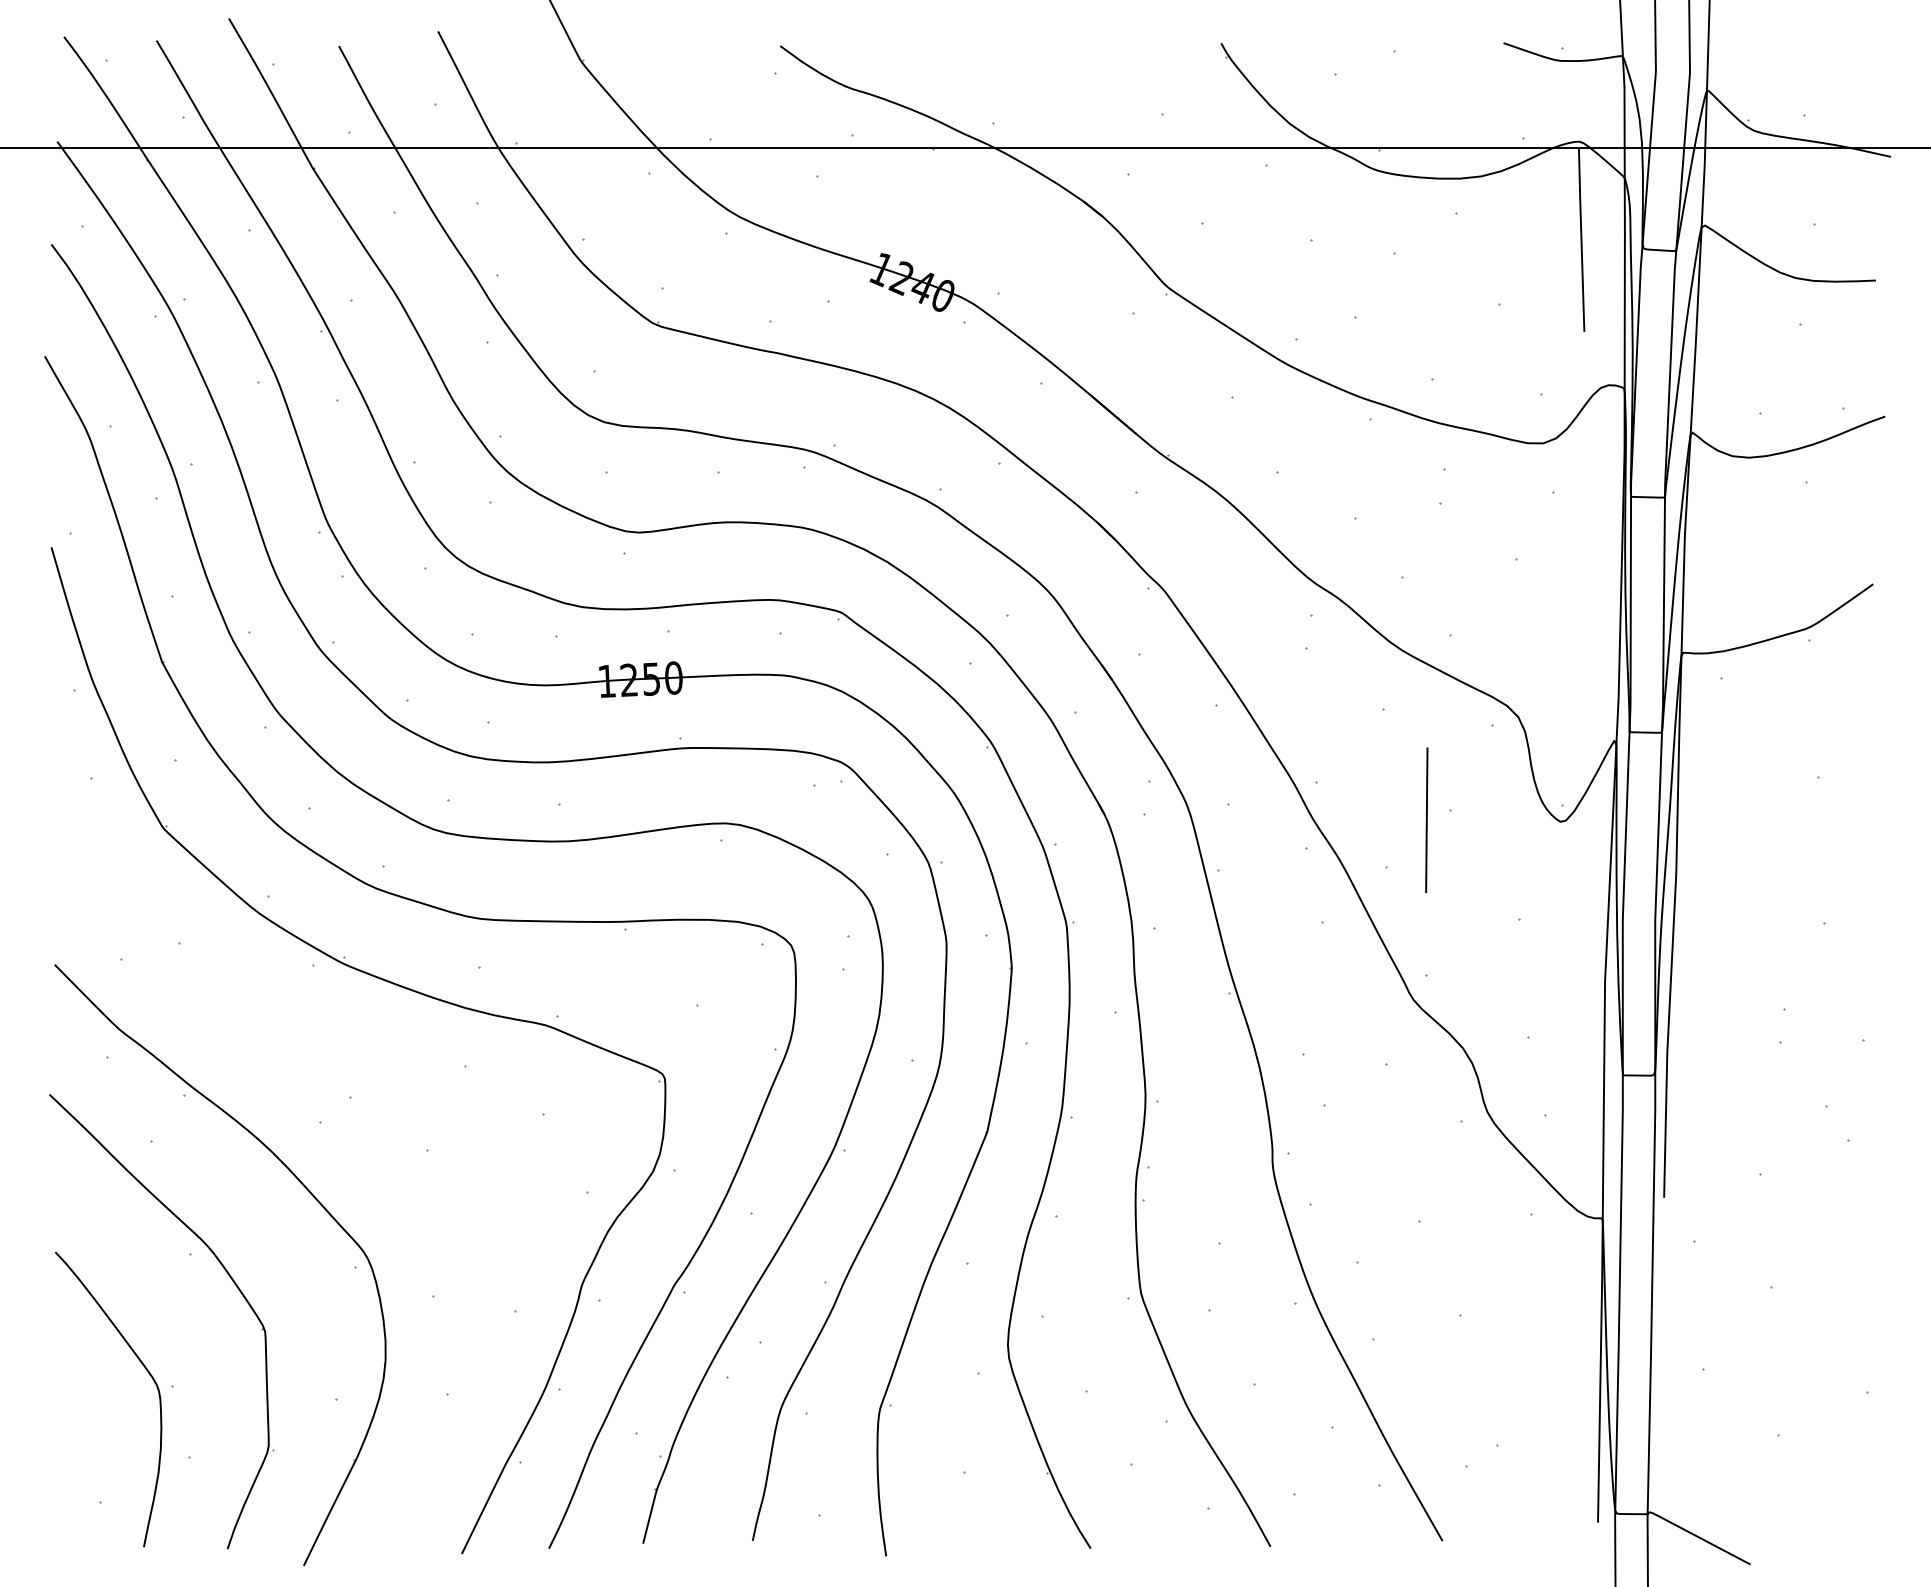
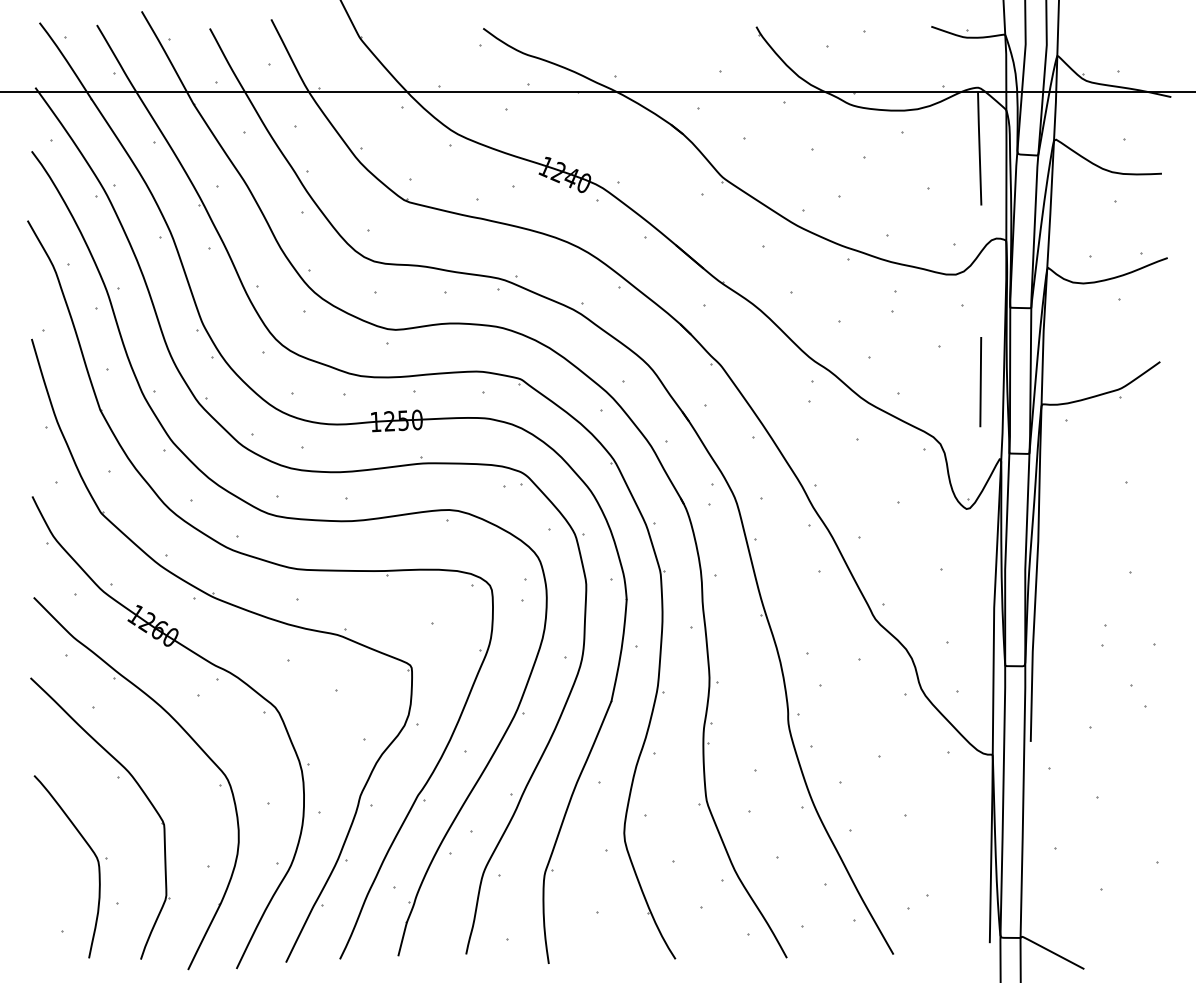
line: (1426, 820) -> (980, 382), moved
part: (343, 1074) -> (212, 665), added

